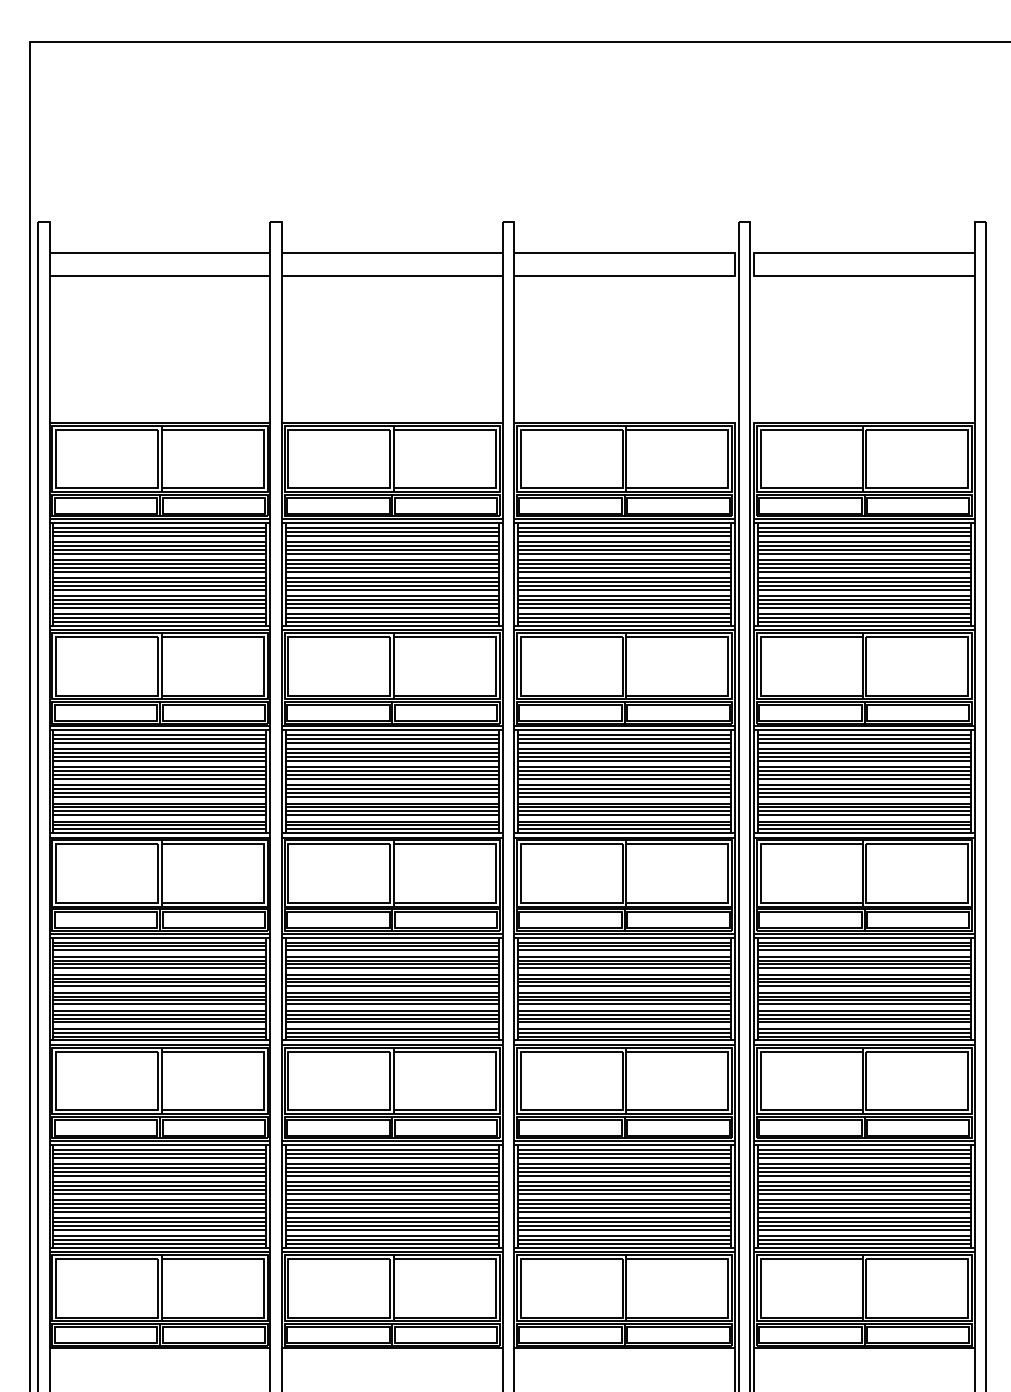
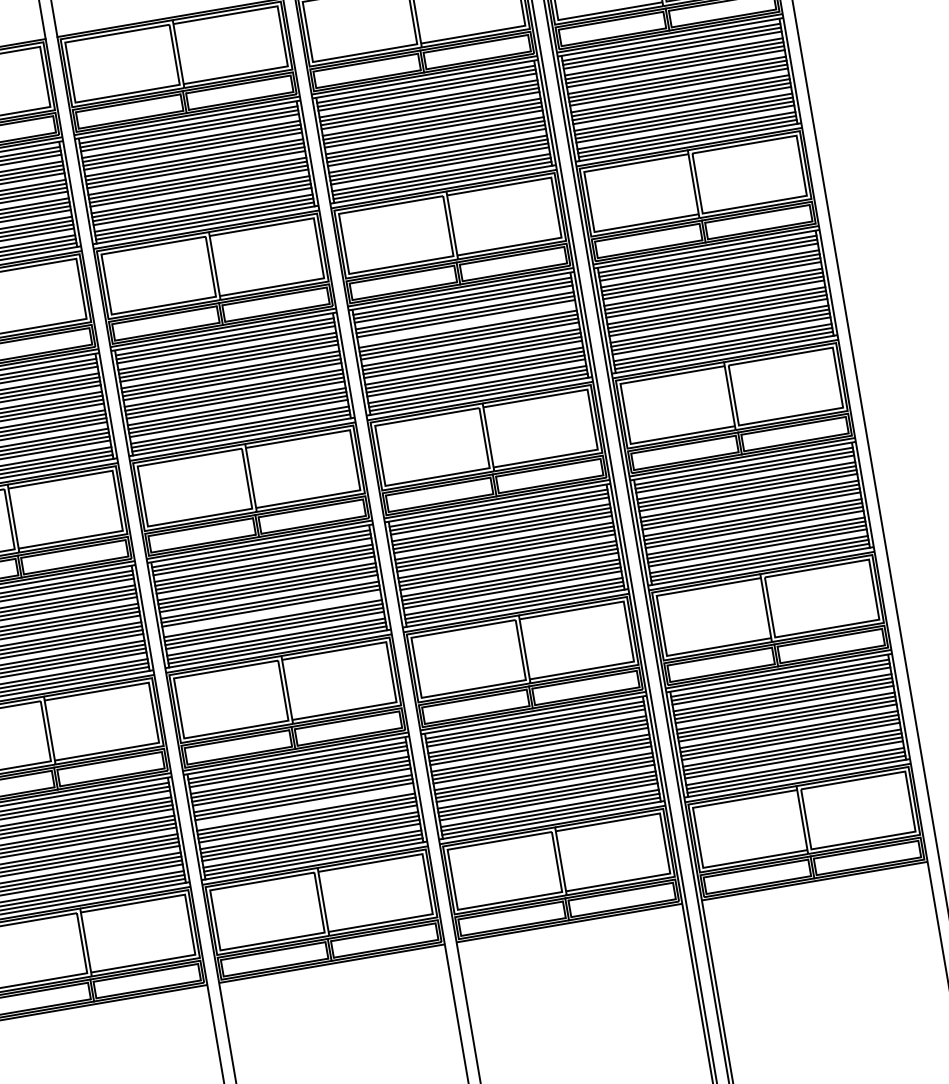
line: (624, 760) -> (466, 322), removed
line: (391, 1004) -> (271, 612), removed
line: (391, 1193) -> (304, 805), removed

